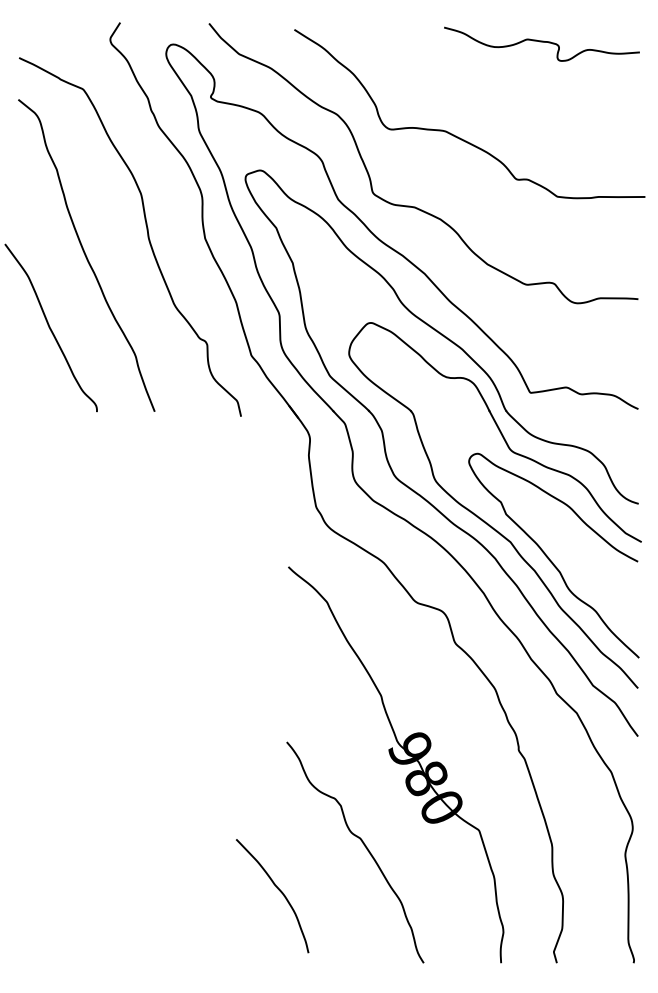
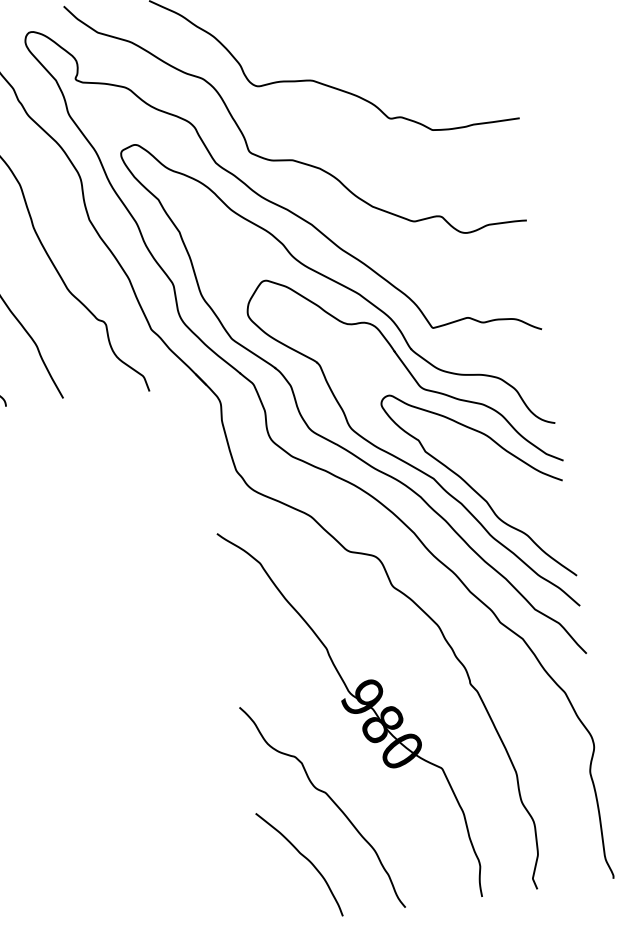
curve: (278, 890) -> (304, 858), moved

